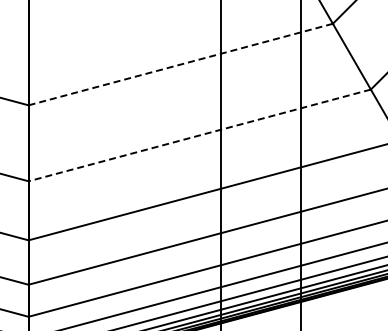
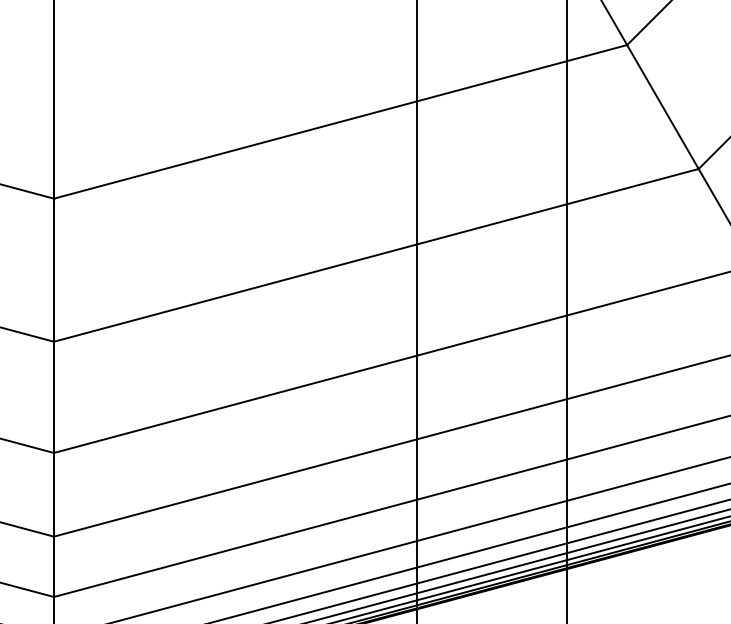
line: (180, 64) -> (340, 121), dashed -> solid
line: (199, 135) -> (375, 255), dashed -> solid

